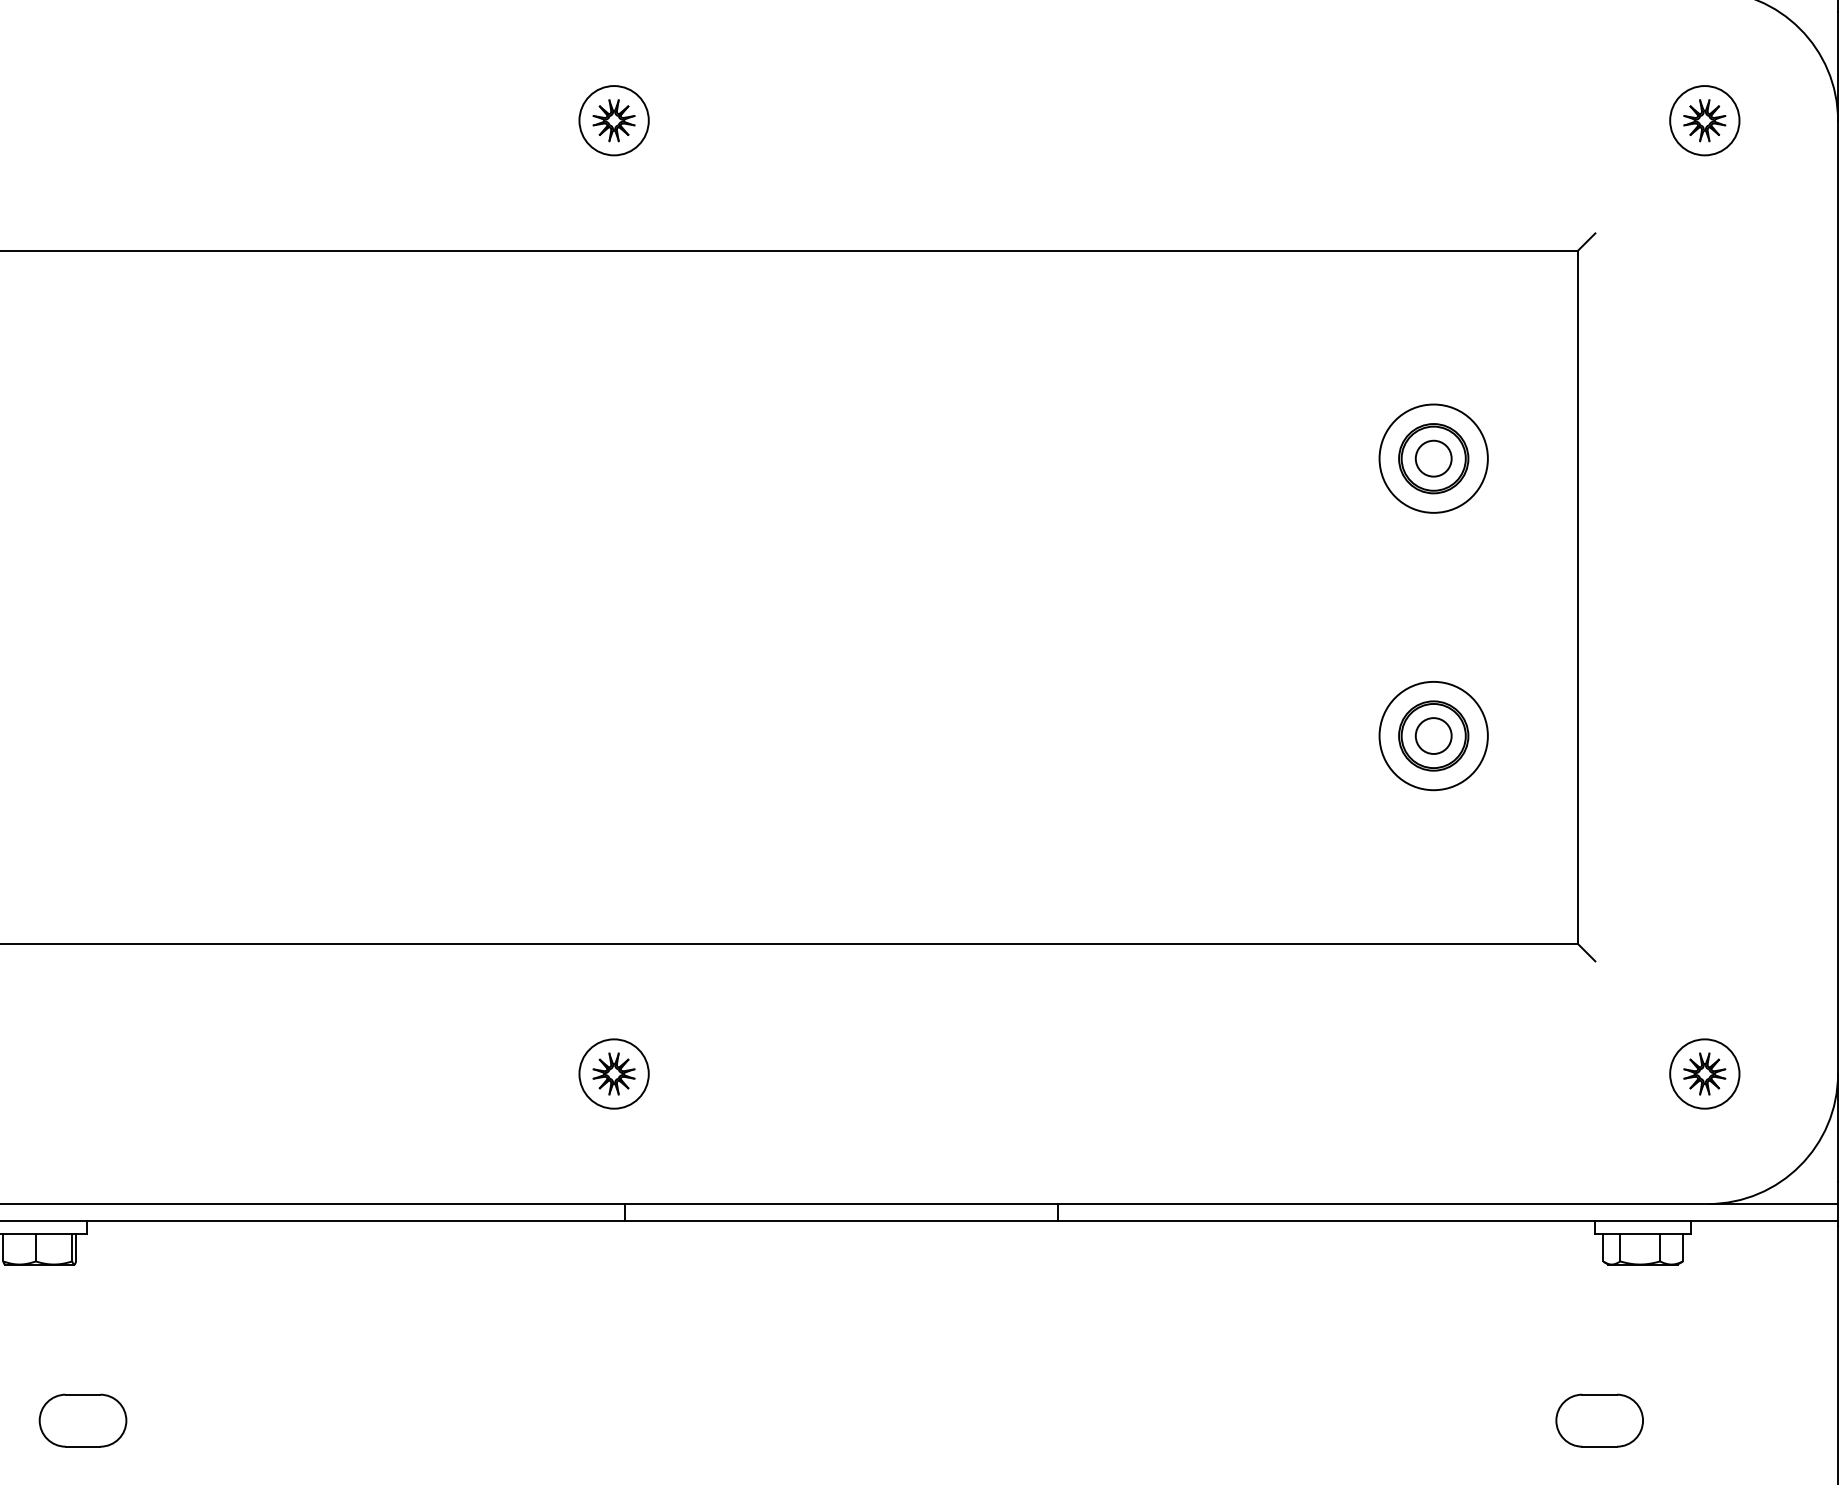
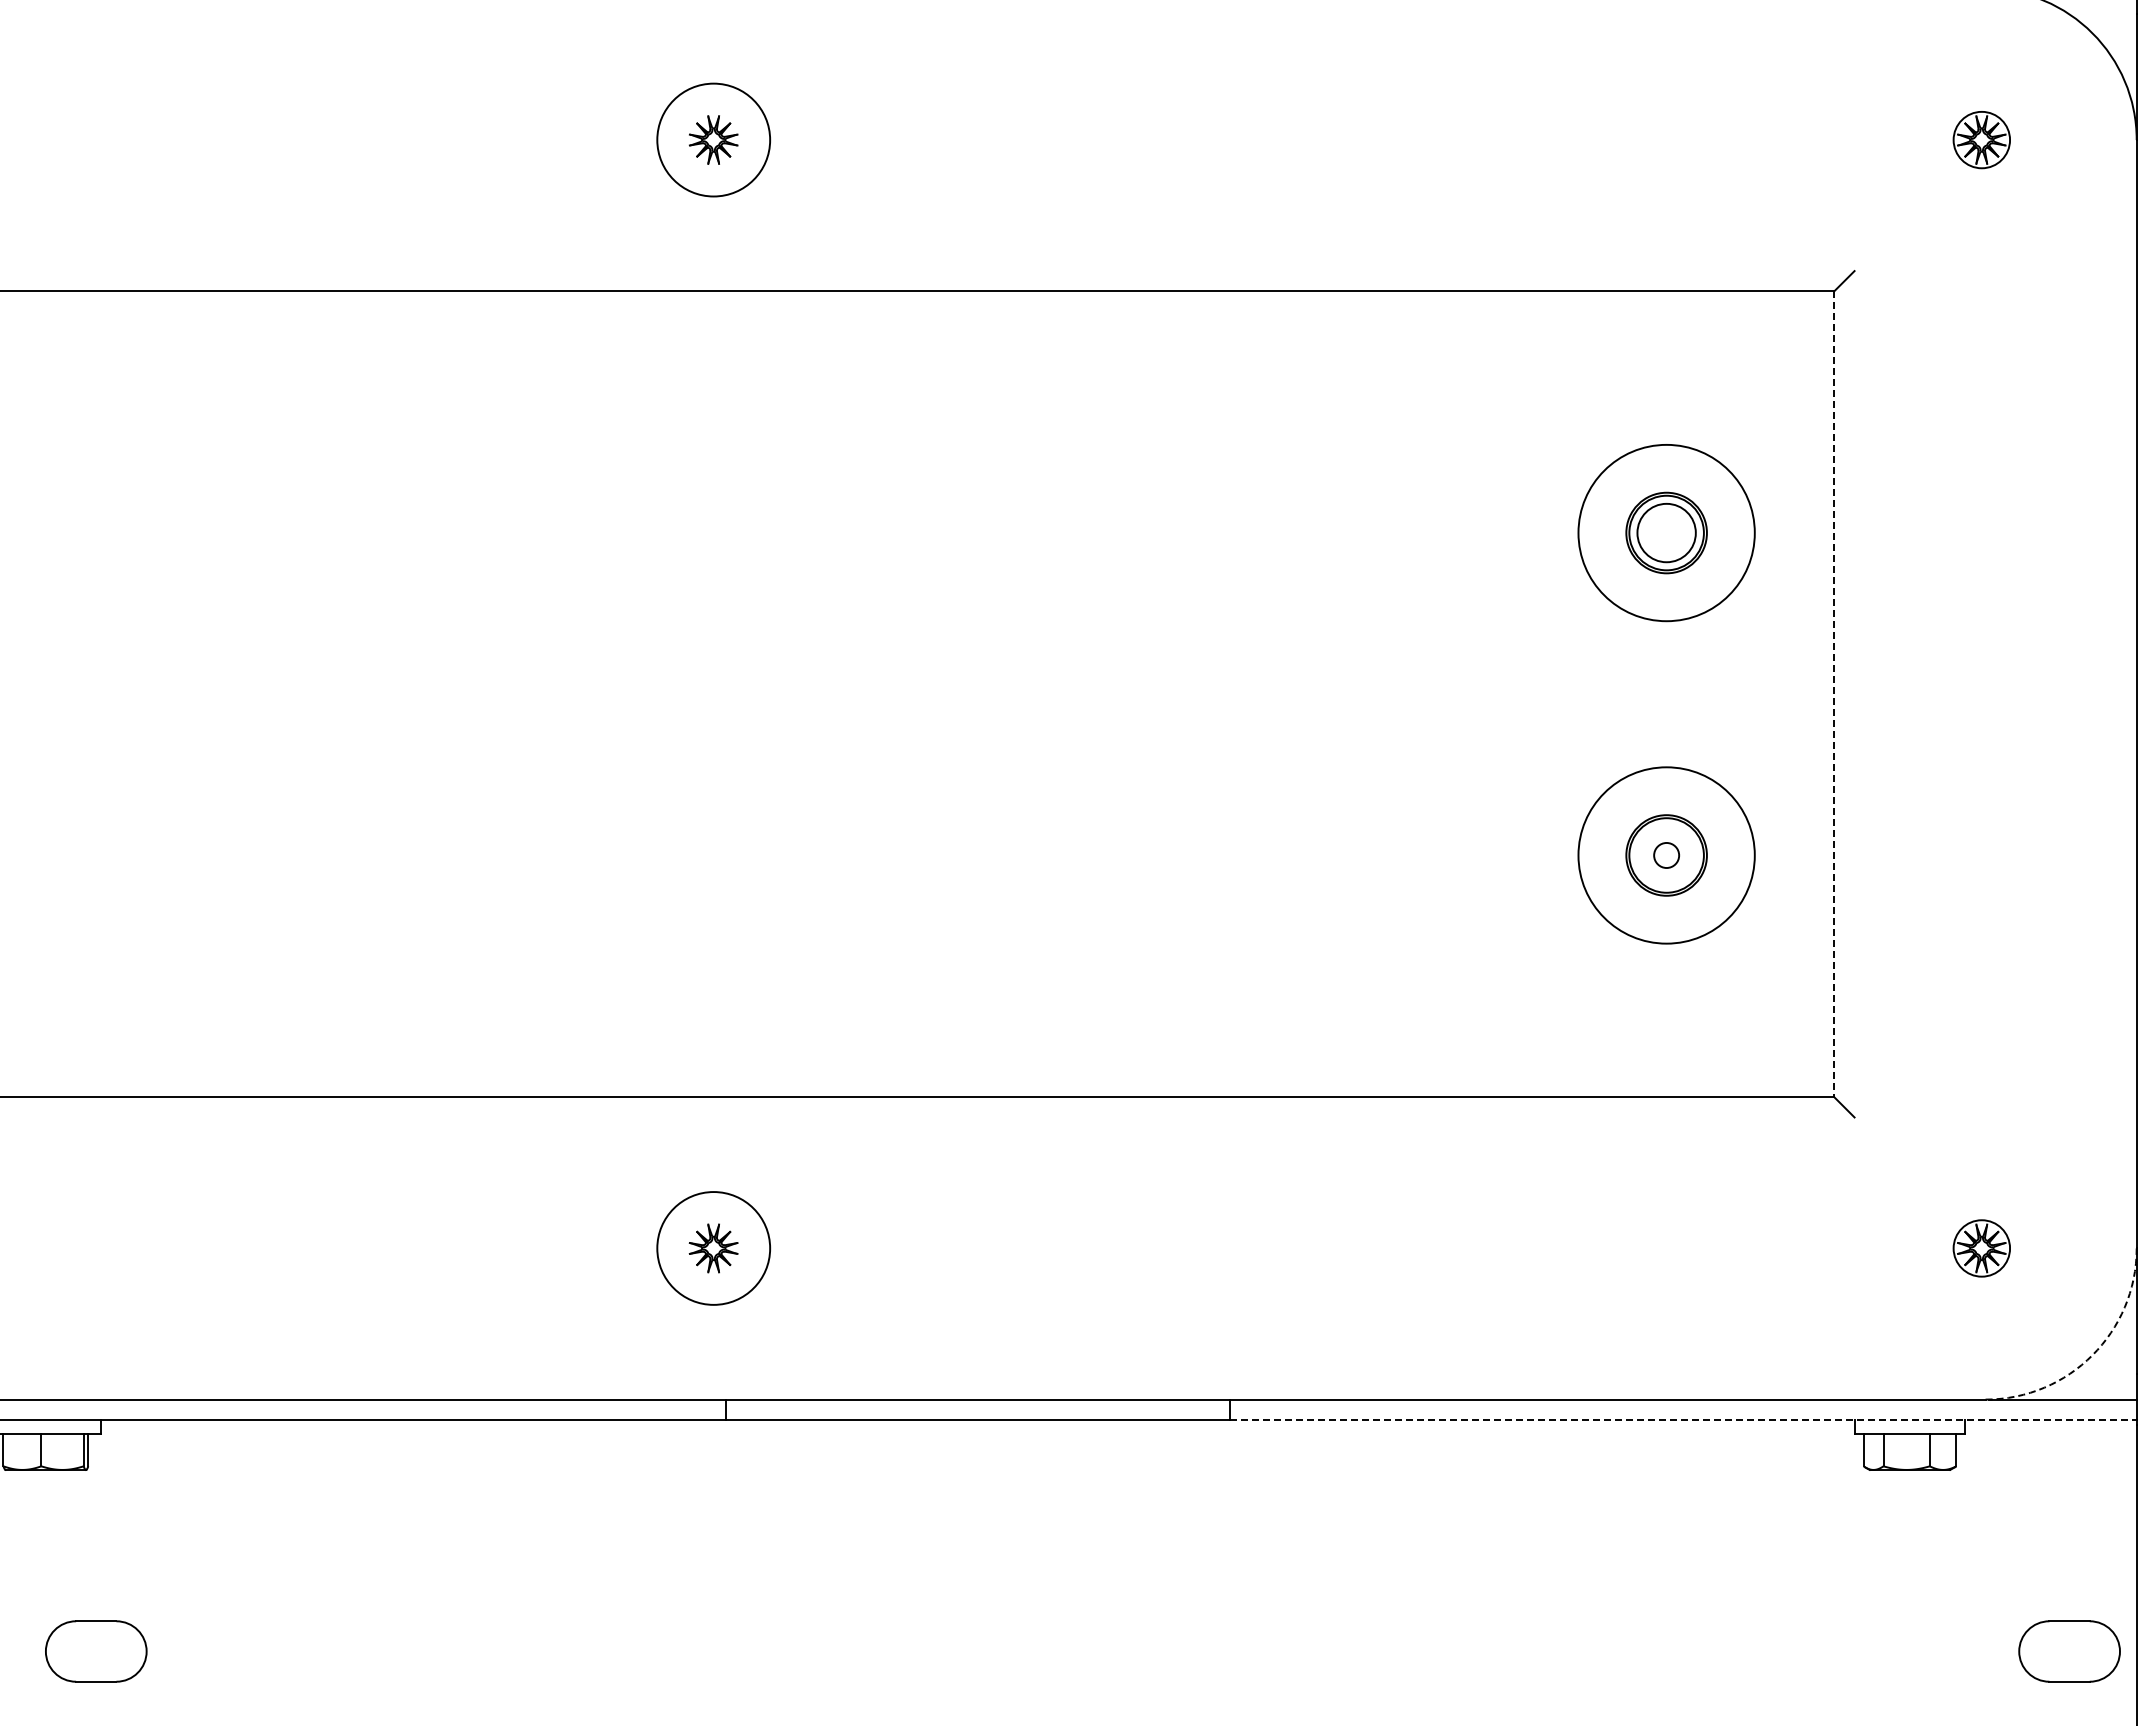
circle: (613, 120) -> (713, 139), size x1.4
circle: (1704, 120) -> (1981, 139), size x0.7
circle: (1433, 458) -> (1666, 532), size x1.4
circle: (1433, 459) -> (1666, 533), size x1.4
line: (1578, 597) -> (1834, 694), solid -> dashed
circle: (1433, 736) -> (1666, 855), size x0.6
circle: (1433, 736) -> (1666, 855), size x1.4
circle: (613, 1074) -> (713, 1248), size x1.4
circle: (1704, 1074) -> (1981, 1248), size x0.7
arc: (1800, 1166) -> (2092, 1355), solid -> dashed
line: (1448, 1221) -> (1683, 1419), solid -> dashed
part: (1599, 1420) -> (2069, 1651), moved

